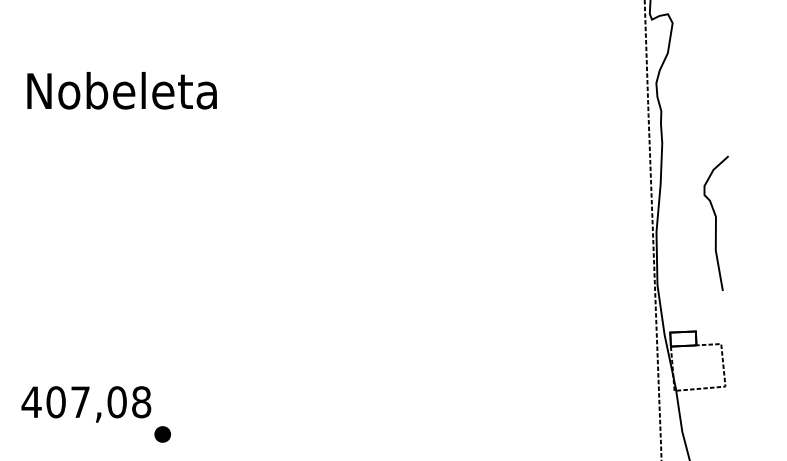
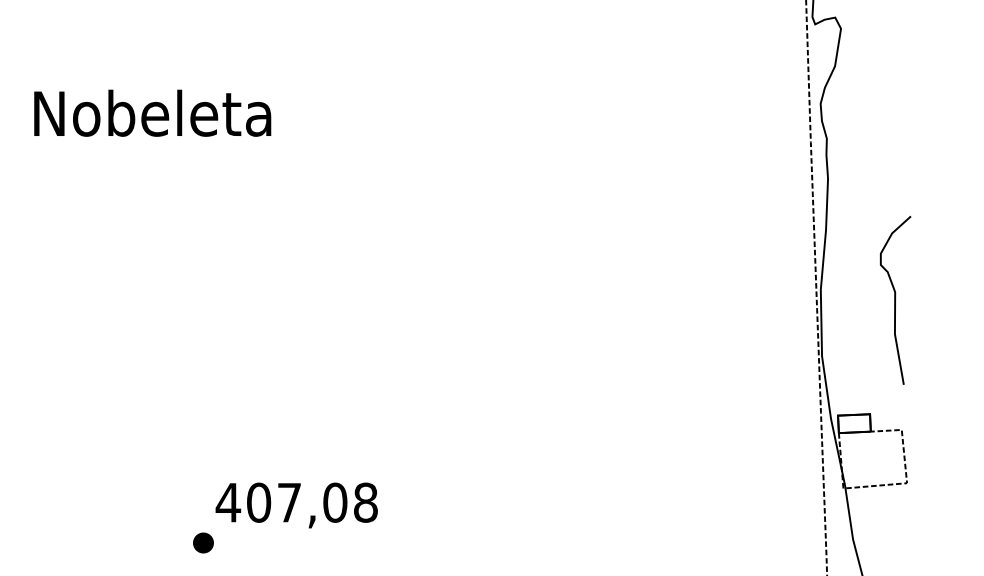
curve: (715, 222) -> (894, 299), moved
text: (86, 404) -> (296, 505), moved

